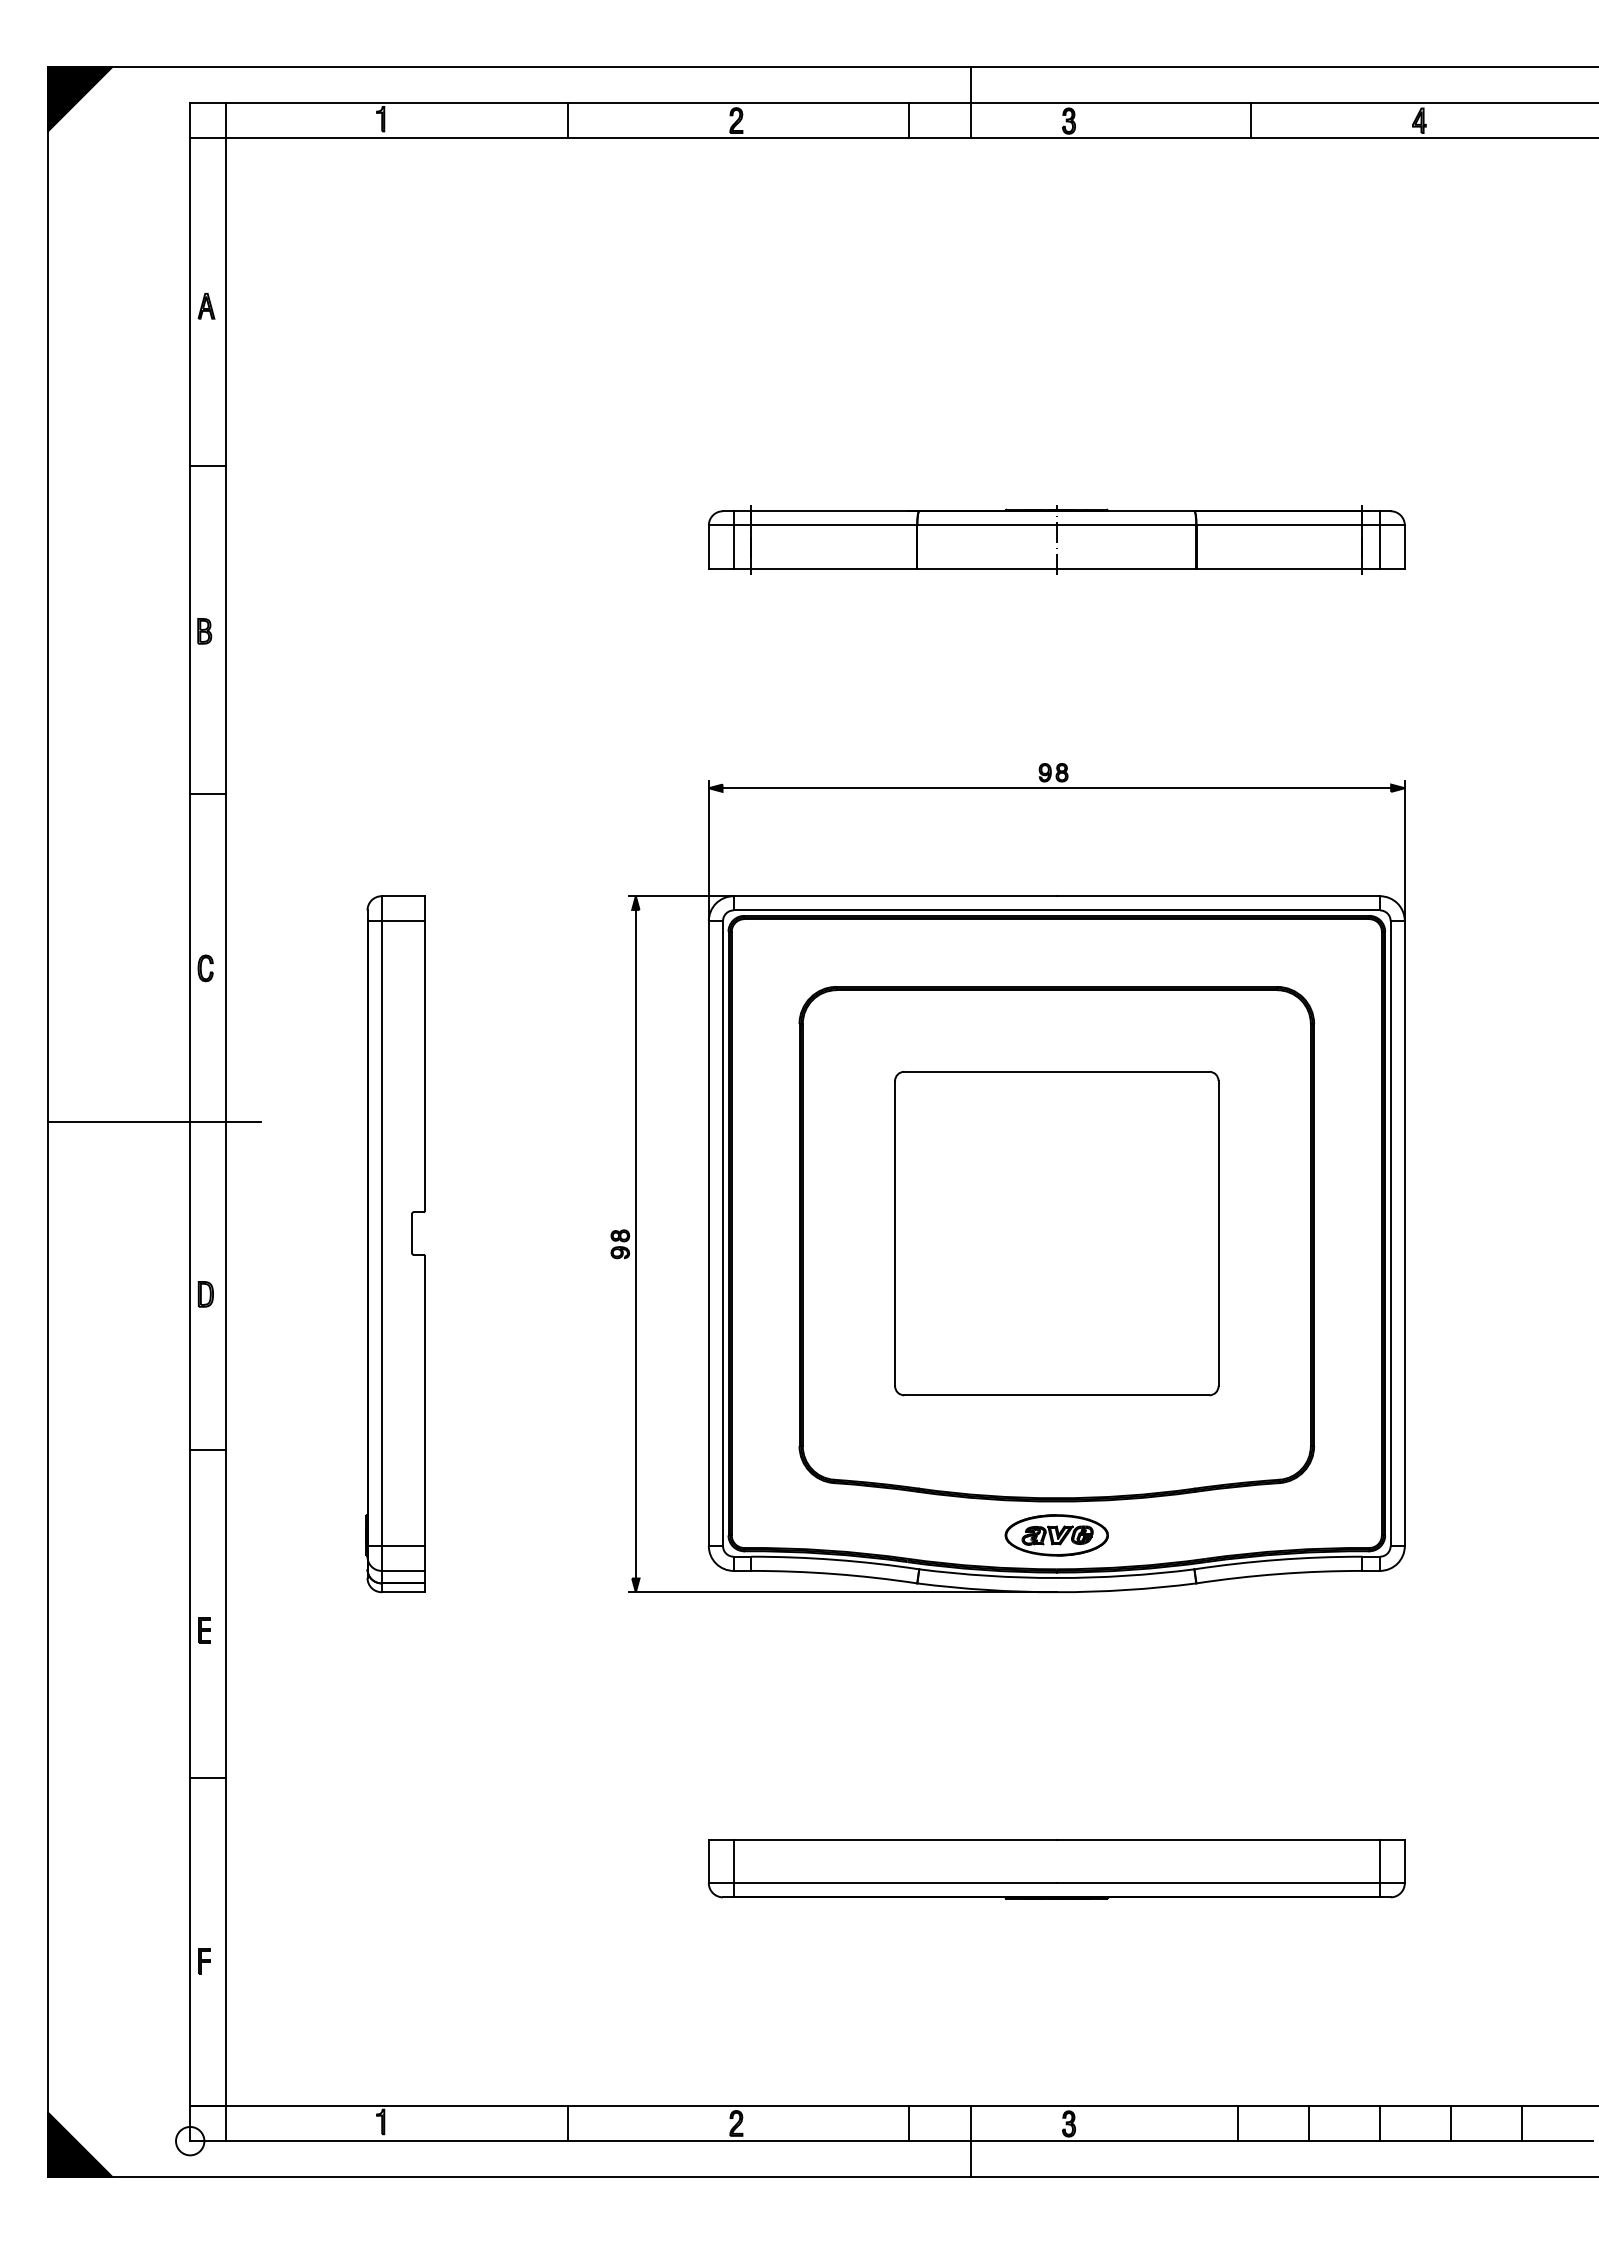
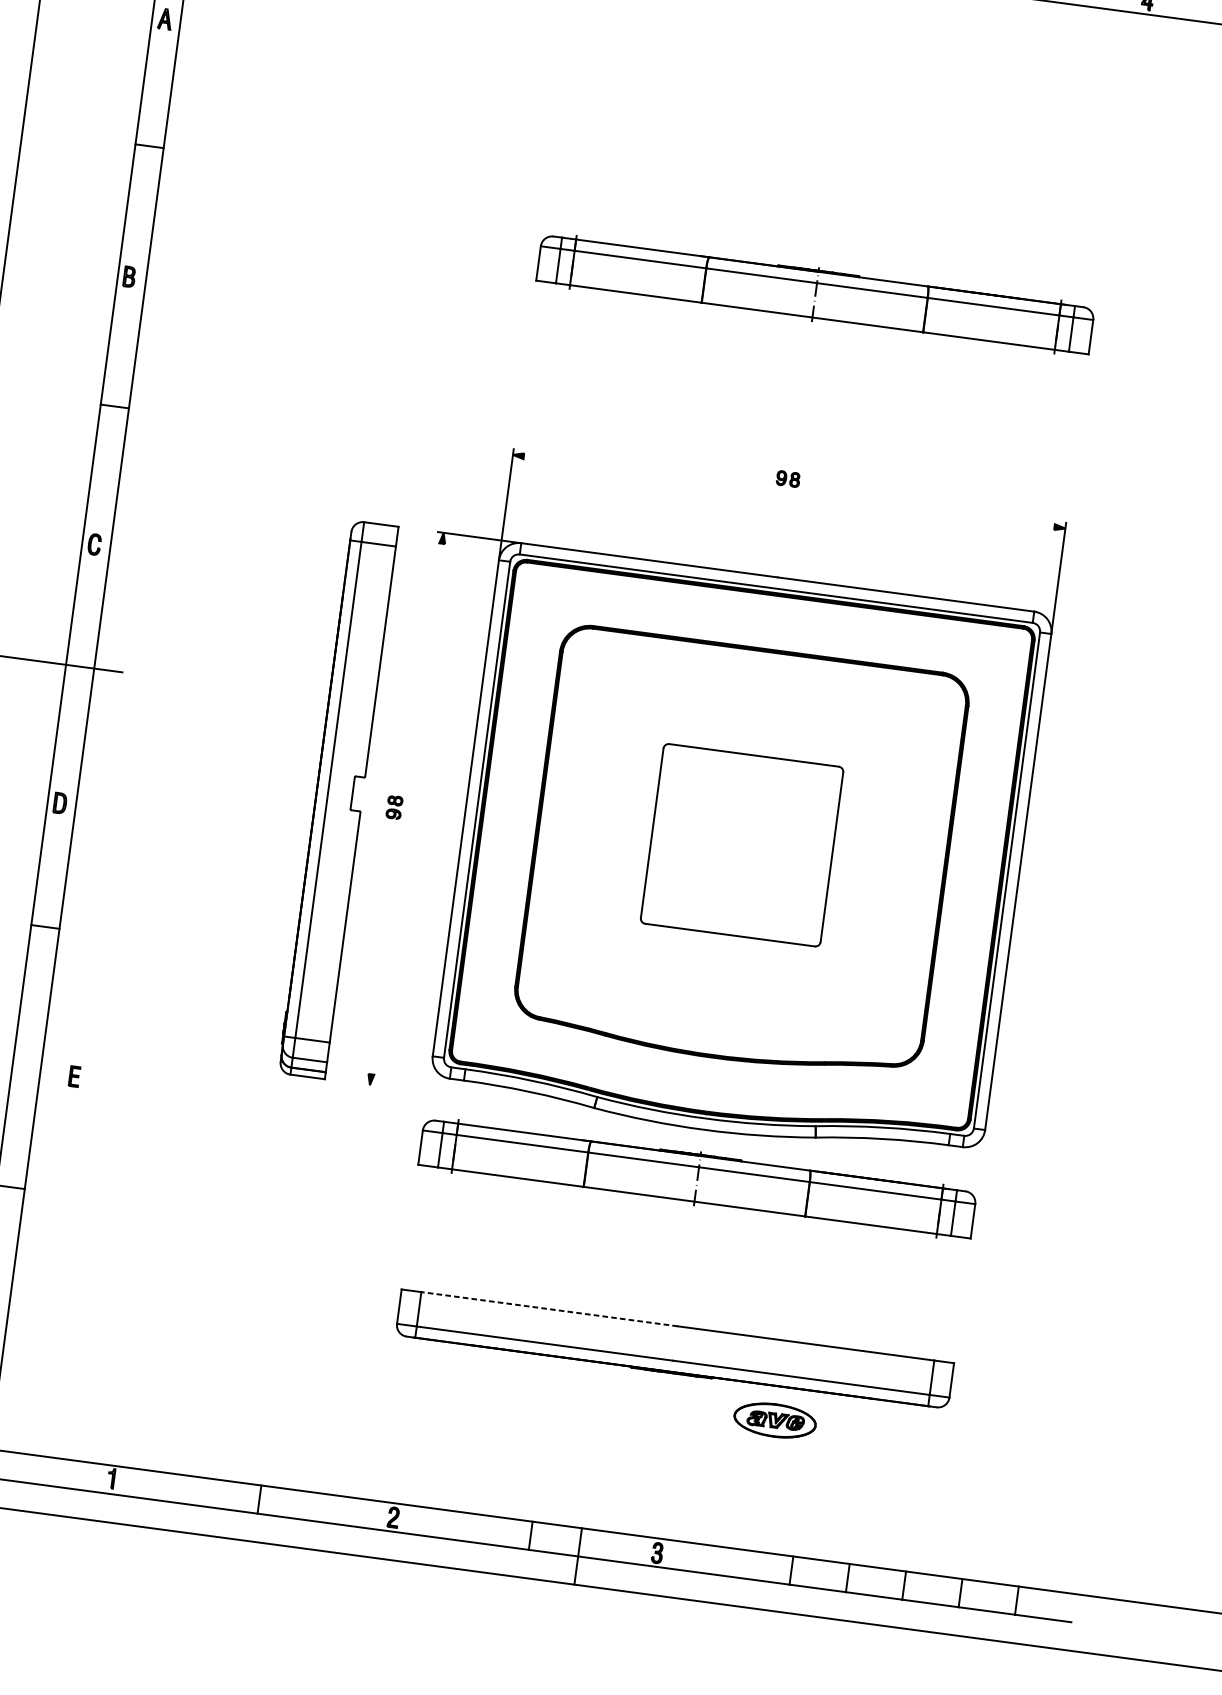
line: (1056, 788) -> (788, 491), removed
part: (1056, 1233) -> (741, 845), size x0.7
line: (635, 1243) -> (406, 808), removed
part: (395, 1244) -> (338, 800), moved
part: (1056, 1535) -> (774, 1420), moved
line: (842, 1592) -> (533, 1107), removed
part: (204, 1630) -> (74, 1076), moved
part: (1056, 1653) -> (697, 1178), added
line: (895, 1839) -> (549, 1308), solid -> dashed

